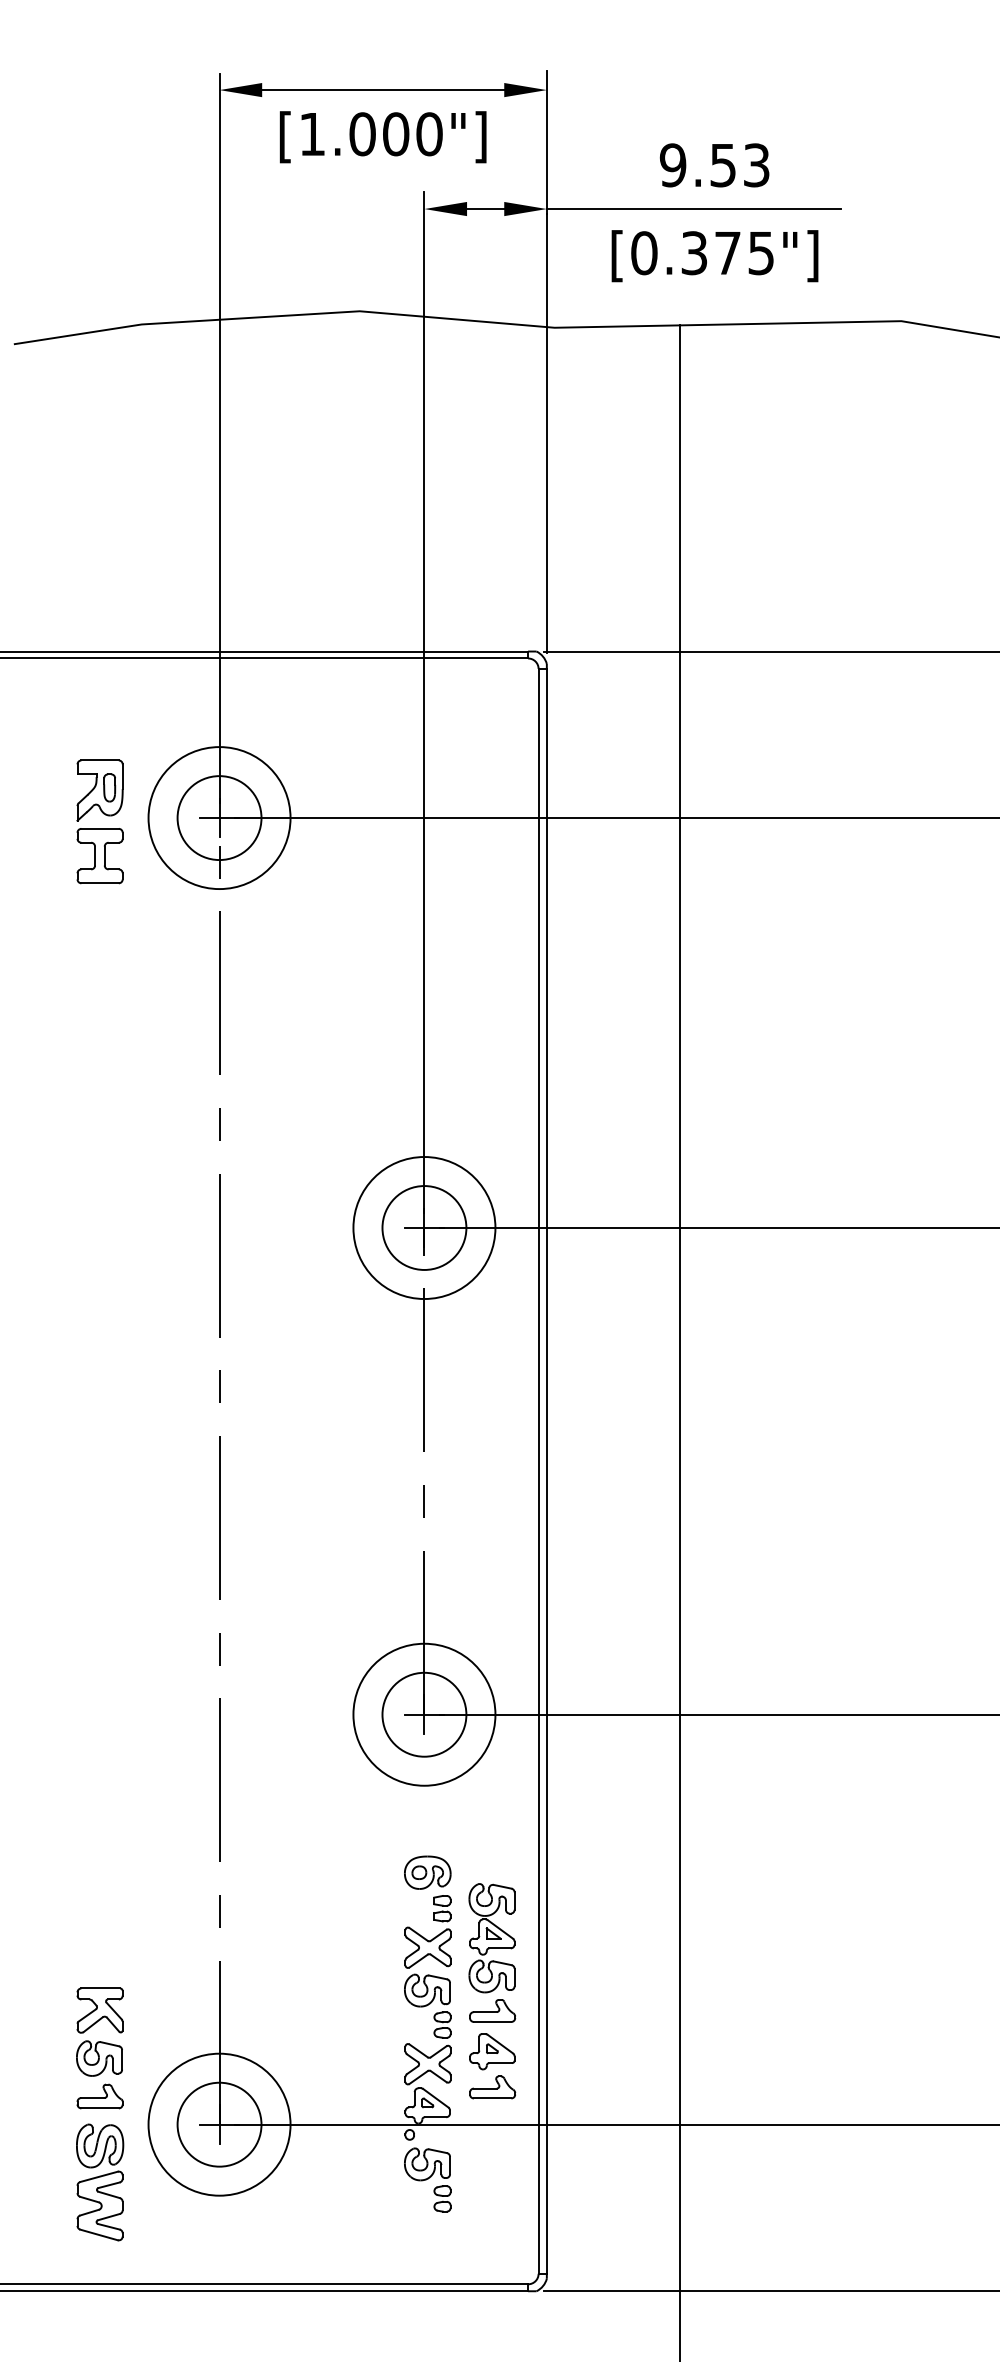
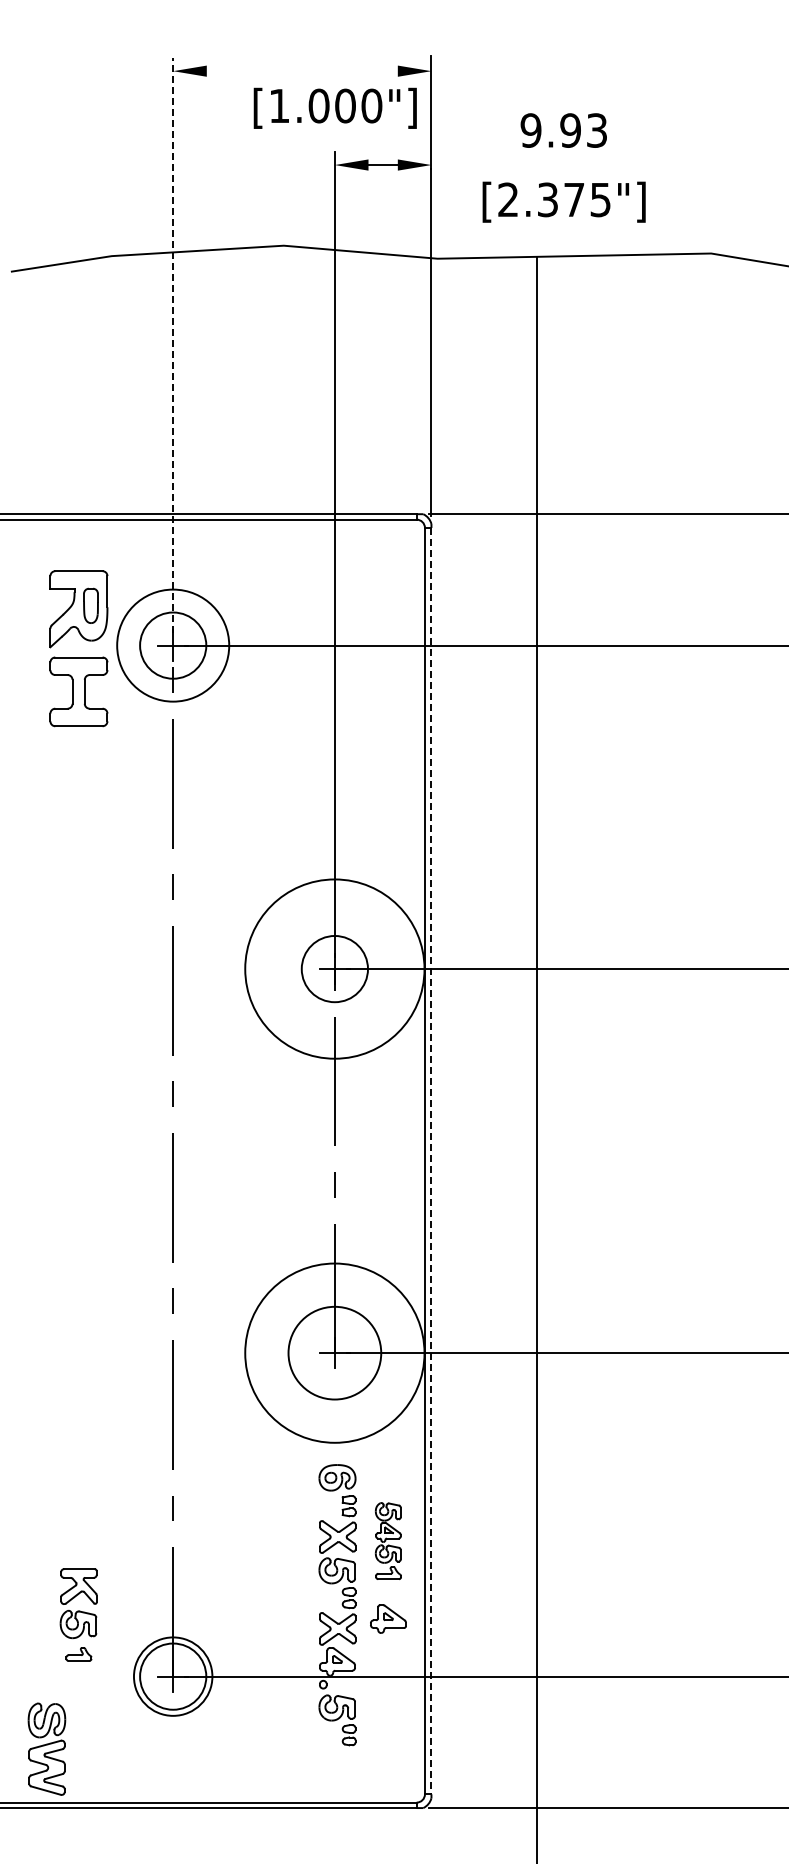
line: (382, 90) -> (301, 71), removed
text: (382, 136) -> (334, 107), moved
text: (723, 165) -> (570, 130), 9.53 -> 9.93
line: (693, 209) -> (547, 165), removed
text: (644, 252) -> (508, 199), [0.375"] -> [2.375"]
line: (219, 437) -> (173, 345), solid -> dashed
part: (99, 821) -> (78, 648), size x1.6
circle: (423, 1228) -> (334, 969), size x1.6
line: (546, 1471) -> (431, 1161), solid -> dashed
circle: (423, 1715) -> (334, 1353), size x1.4
circle: (423, 1715) -> (334, 1353), size x1.6
part: (492, 1952) -> (388, 1540), size x0.7
part: (492, 2086) -> (388, 1646), removed
part: (99, 2096) -> (78, 1654), size x0.7
circle: (219, 2124) -> (173, 1676), size x0.7
part: (99, 2181) -> (46, 1748), moved

